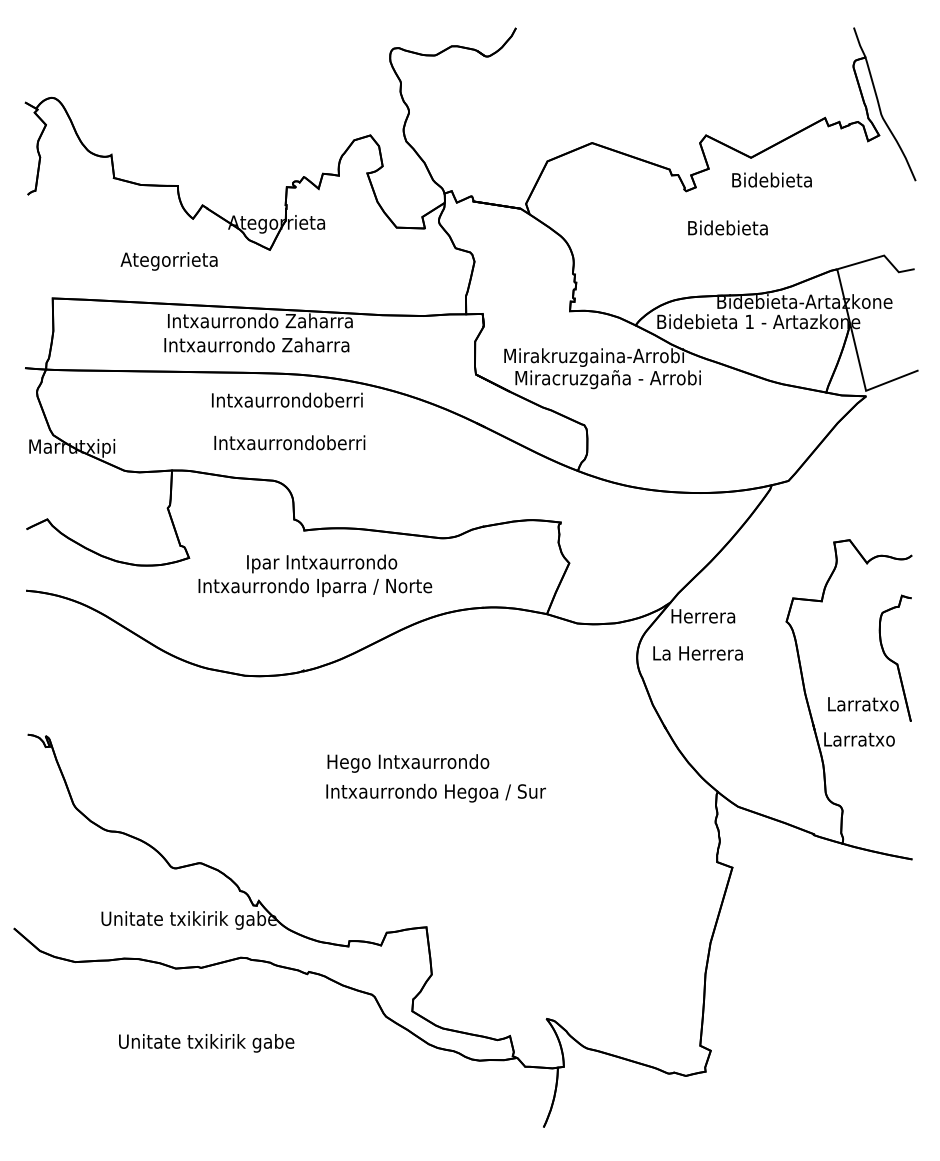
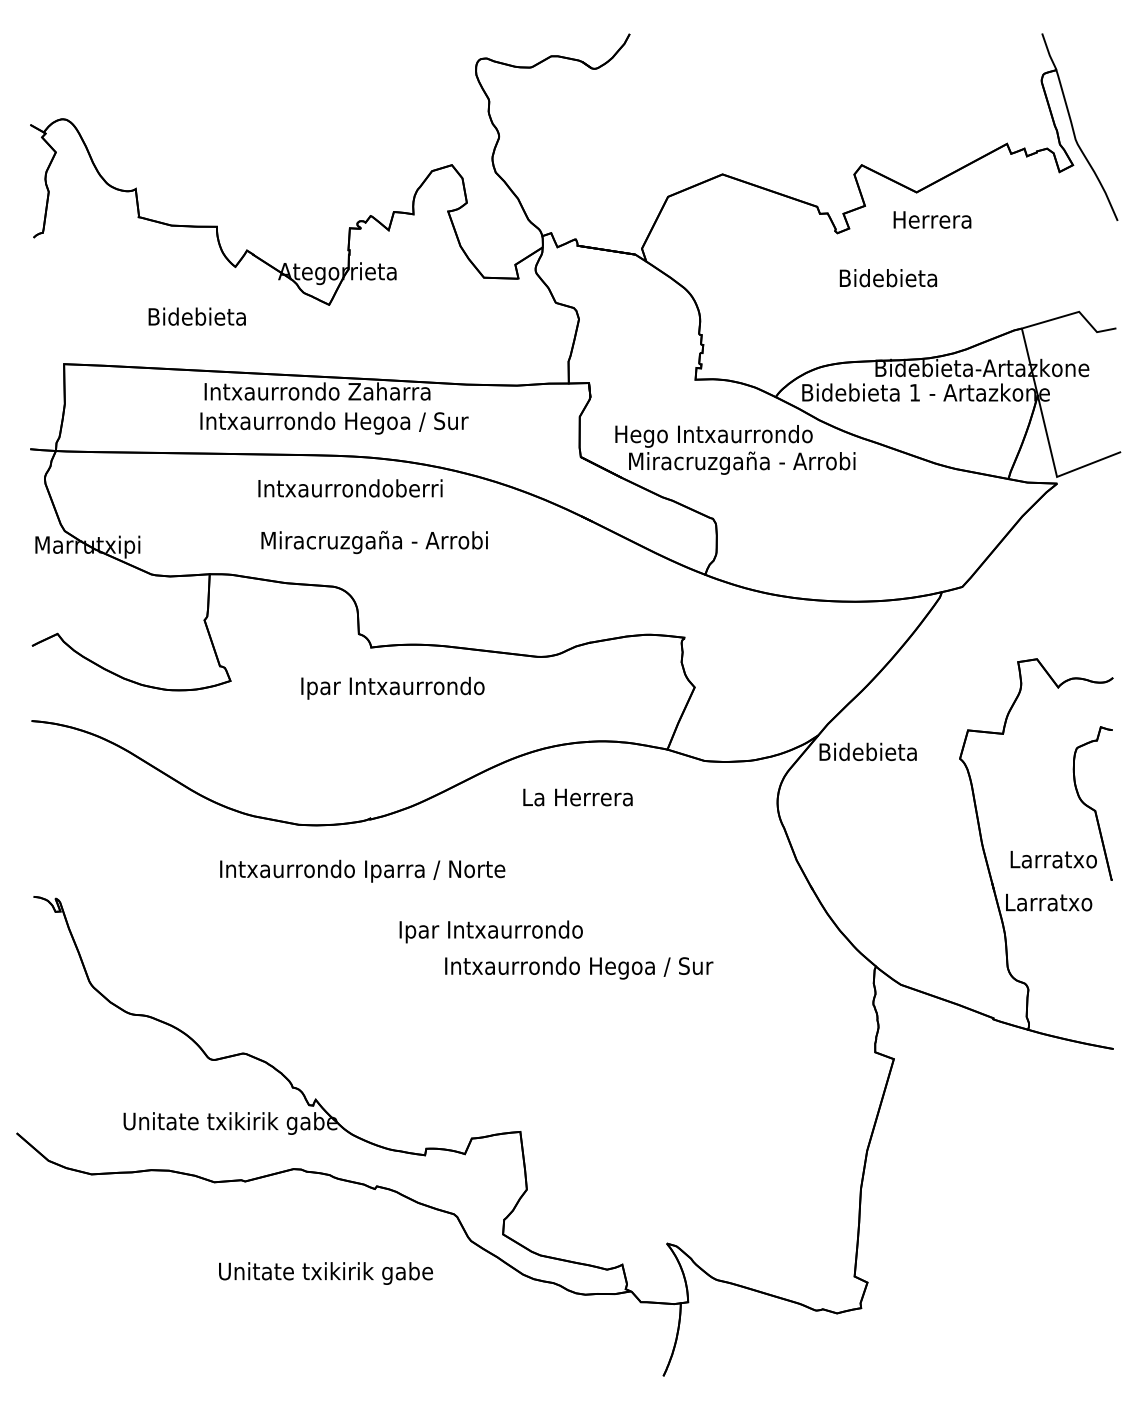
text: (772, 179) -> (942, 219), Bidebieta -> Herrera
text: (169, 261) -> (206, 318), Ategorrieta -> Bidebieta
text: (333, 346) -> (406, 422), Intxaurrondo Zaharra -> Intxaurrondo Hegoa / Sur
text: (594, 357) -> (725, 436), Mirakruzgaina-Arrobi -> Hego Intxaurrondo
text: (307, 444) -> (375, 542), Intxaurrondoberri -> Miracruzgaña - Arrobi
text: (315, 587) -> (362, 870), moved
text: (711, 615) -> (868, 751), Herrera -> Bidebieta
text: (697, 653) -> (577, 797), moved
text: (408, 763) -> (498, 931), Hego Intxaurrondo -> Ipar Intxaurrondo
text: (436, 792) -> (579, 967), moved
text: (206, 1043) -> (325, 1273), moved

